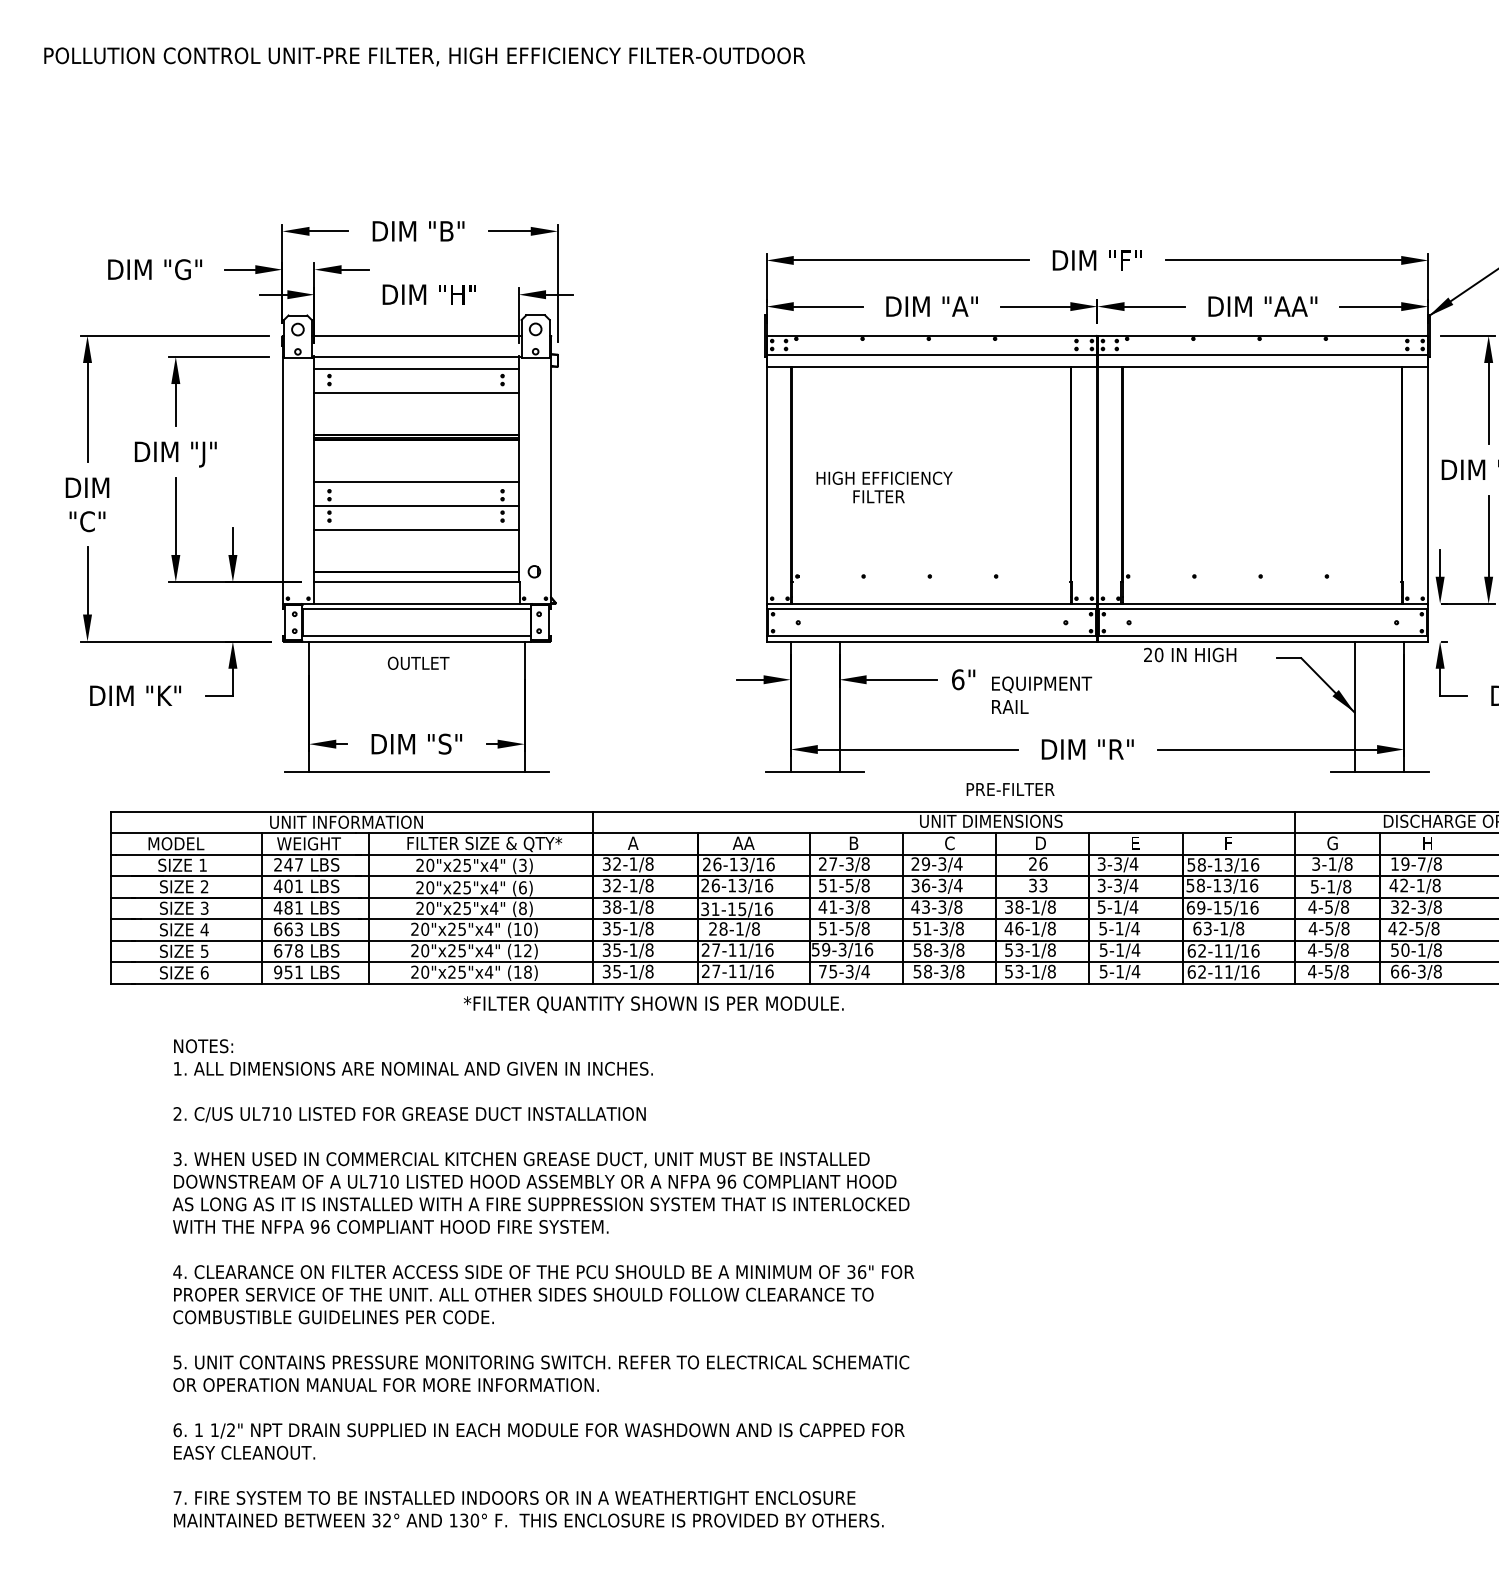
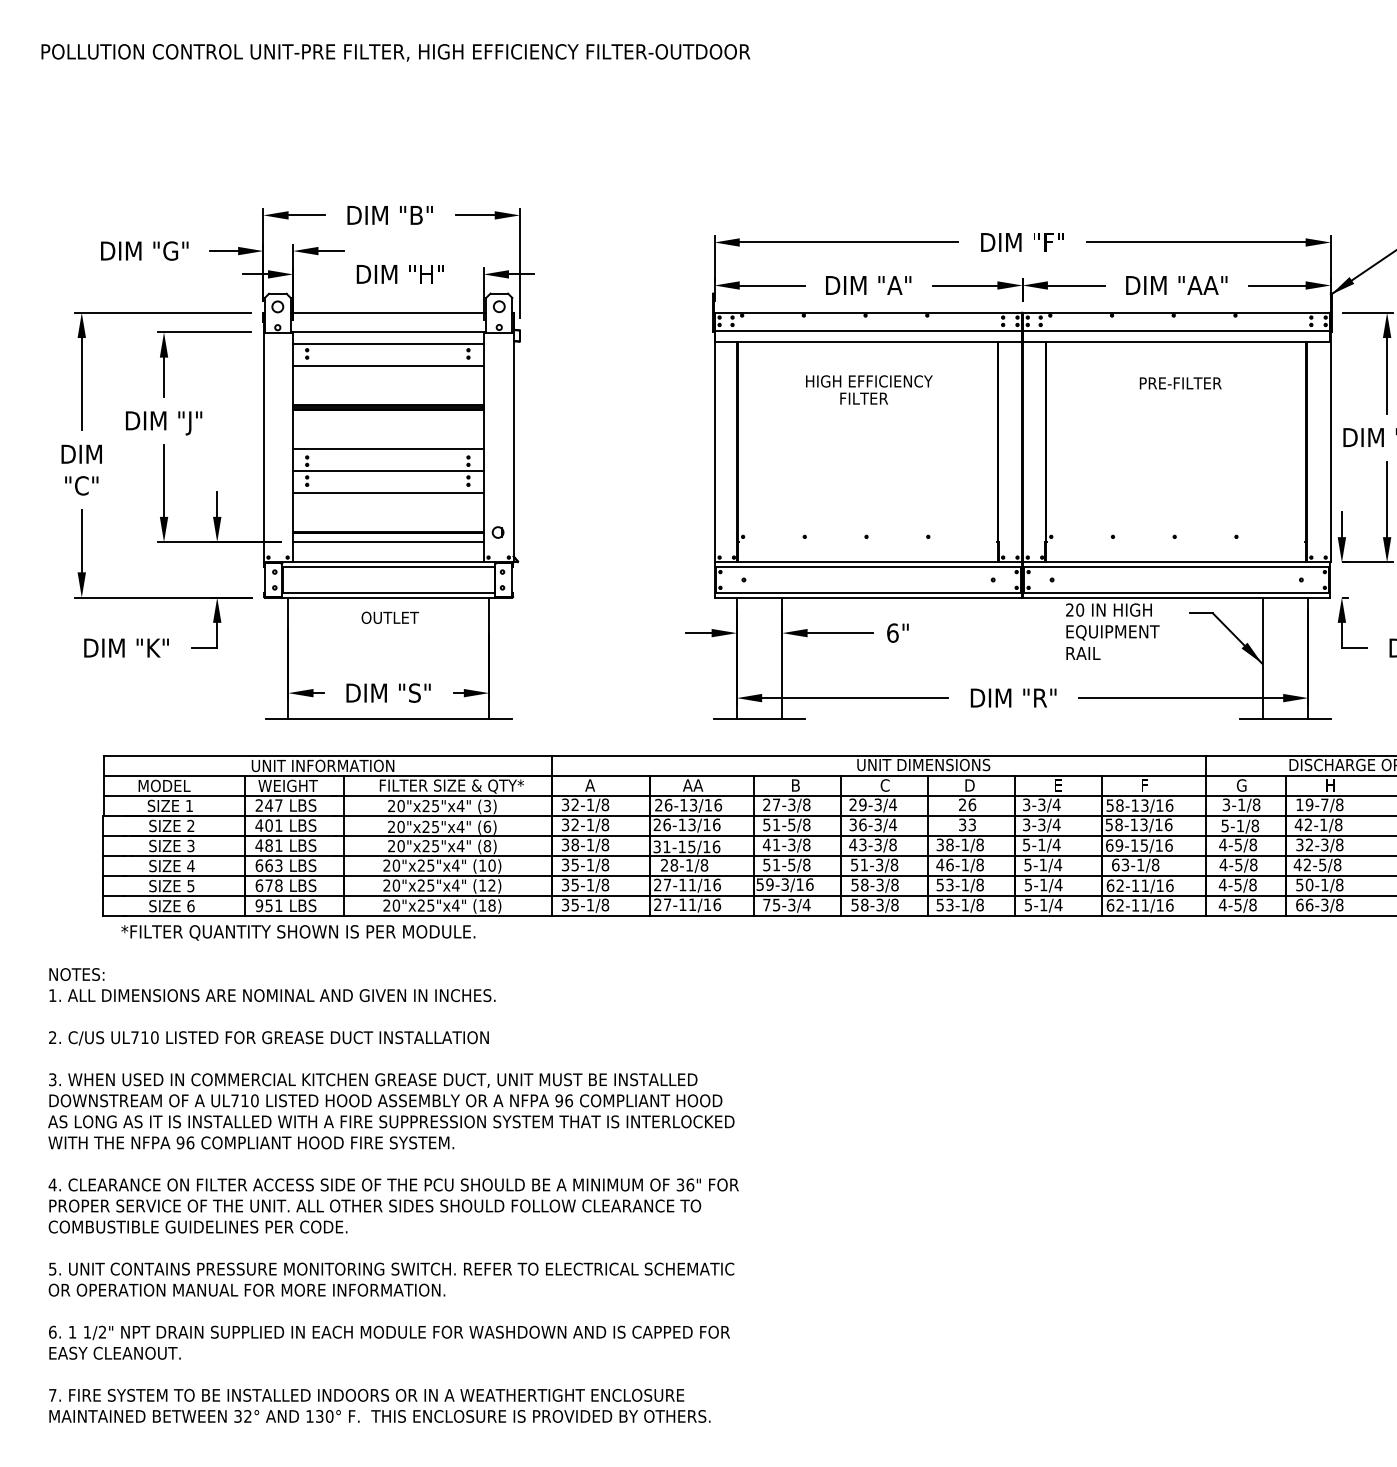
text: (884, 486) -> (869, 389), moved
text: (1041, 695) -> (1112, 642), moved
text: (1010, 789) -> (1180, 383), moved
text: (653, 1004) -> (298, 932), moved
text: (543, 1283) -> (393, 1195), moved

